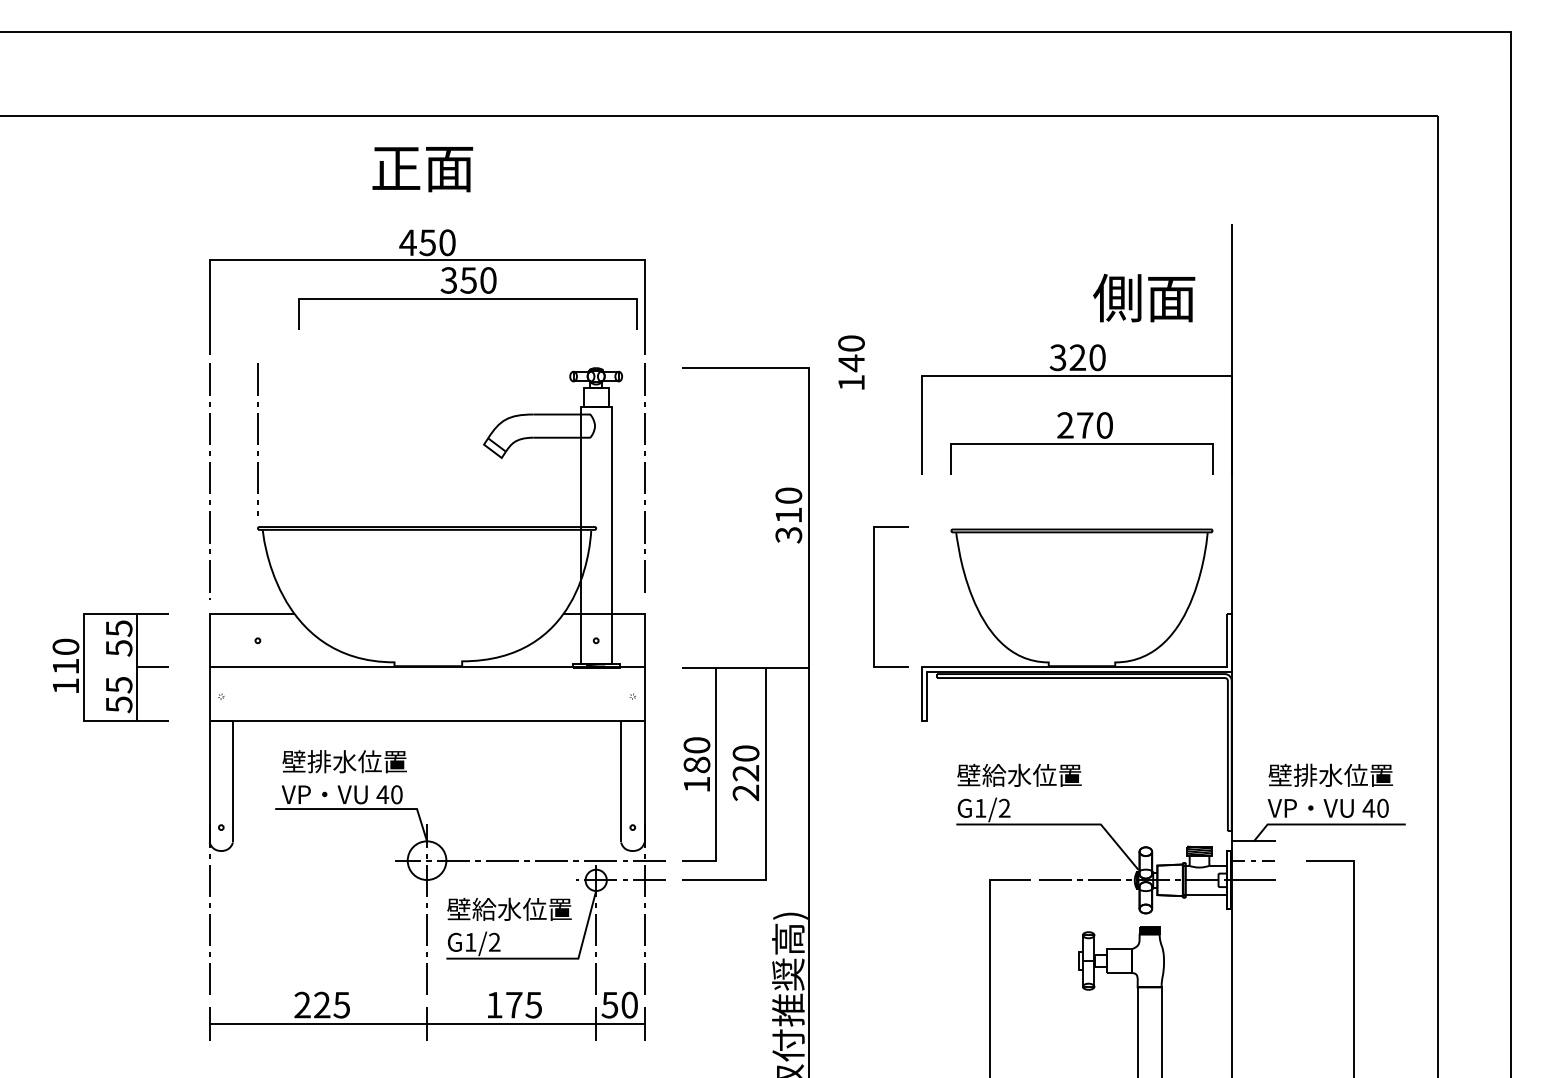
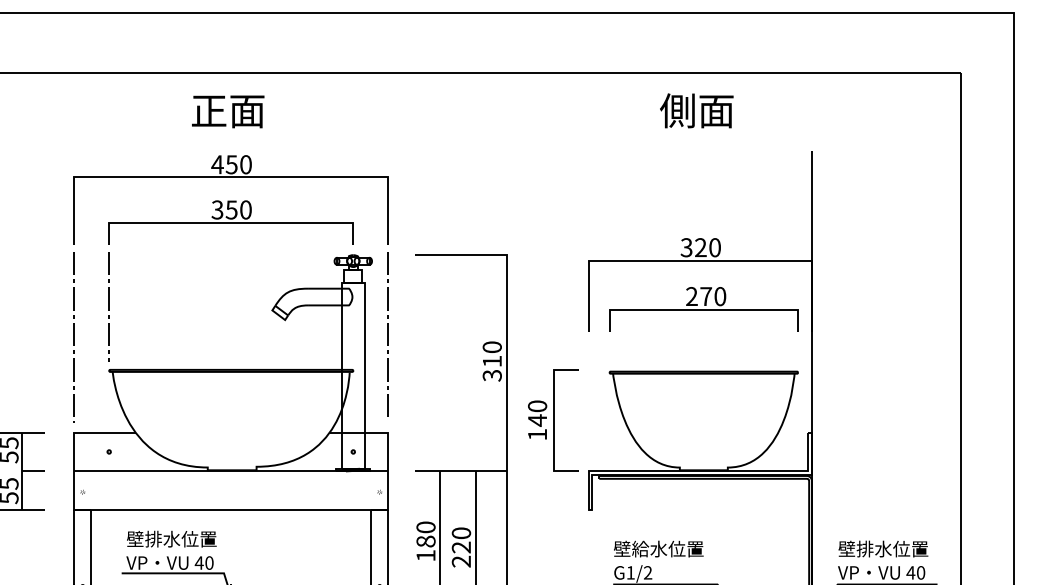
text: (1144, 297) -> (697, 110), moved
part: (467, 298) -> (230, 222), moved
text: (851, 362) -> (537, 419), moved

